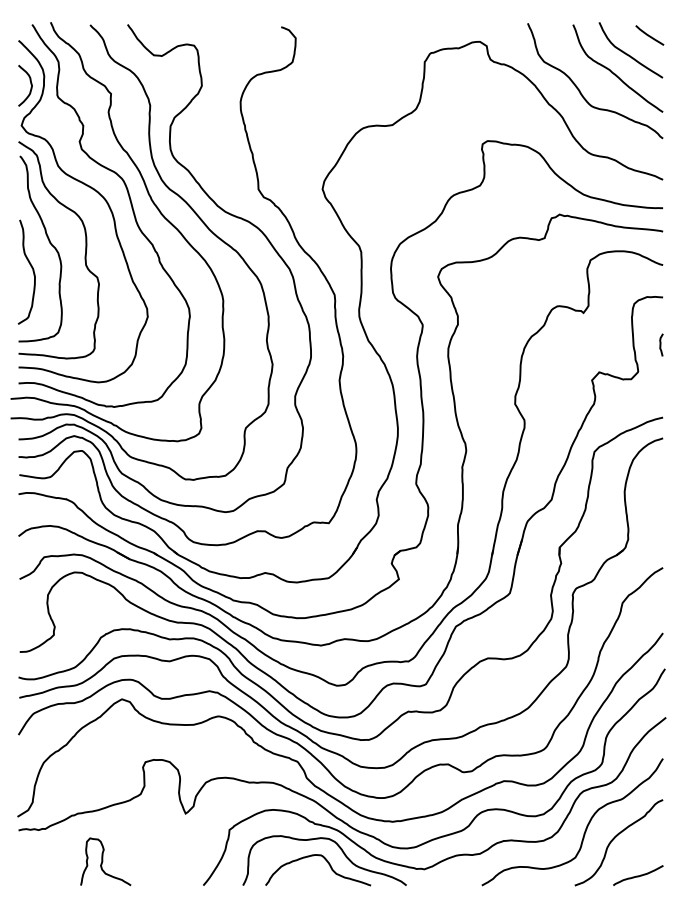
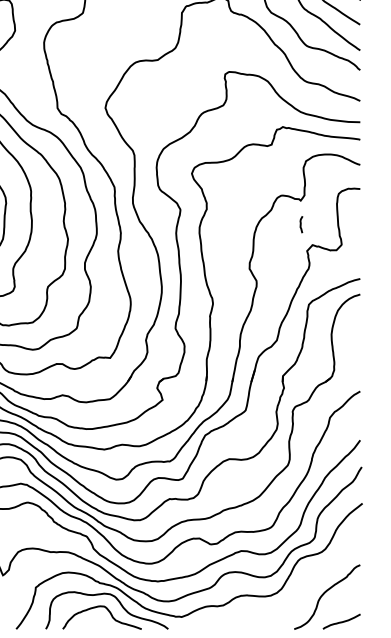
curve: (661, 344) -> (301, 224), moved
curve: (586, 825) -> (302, 584), removed

